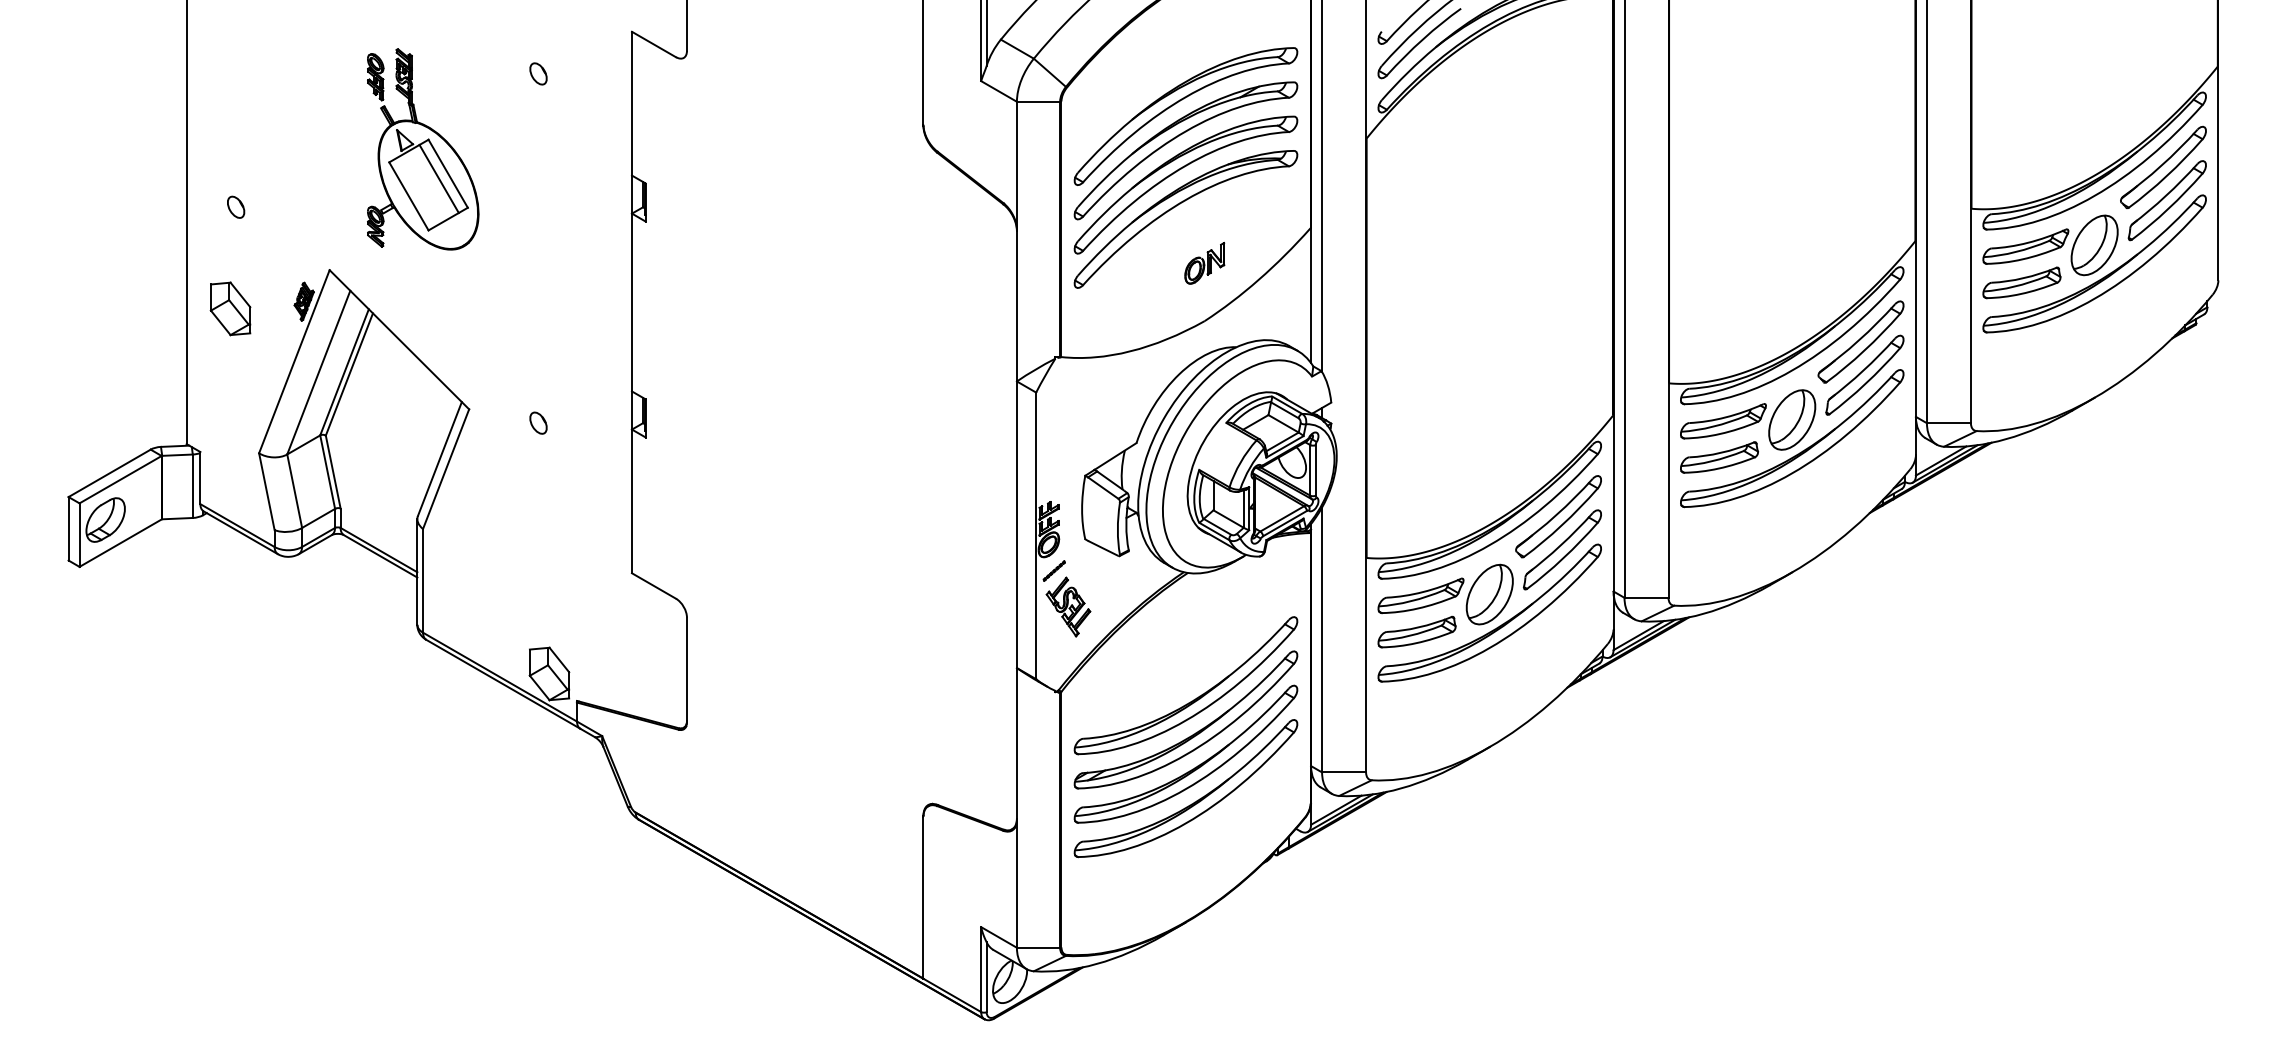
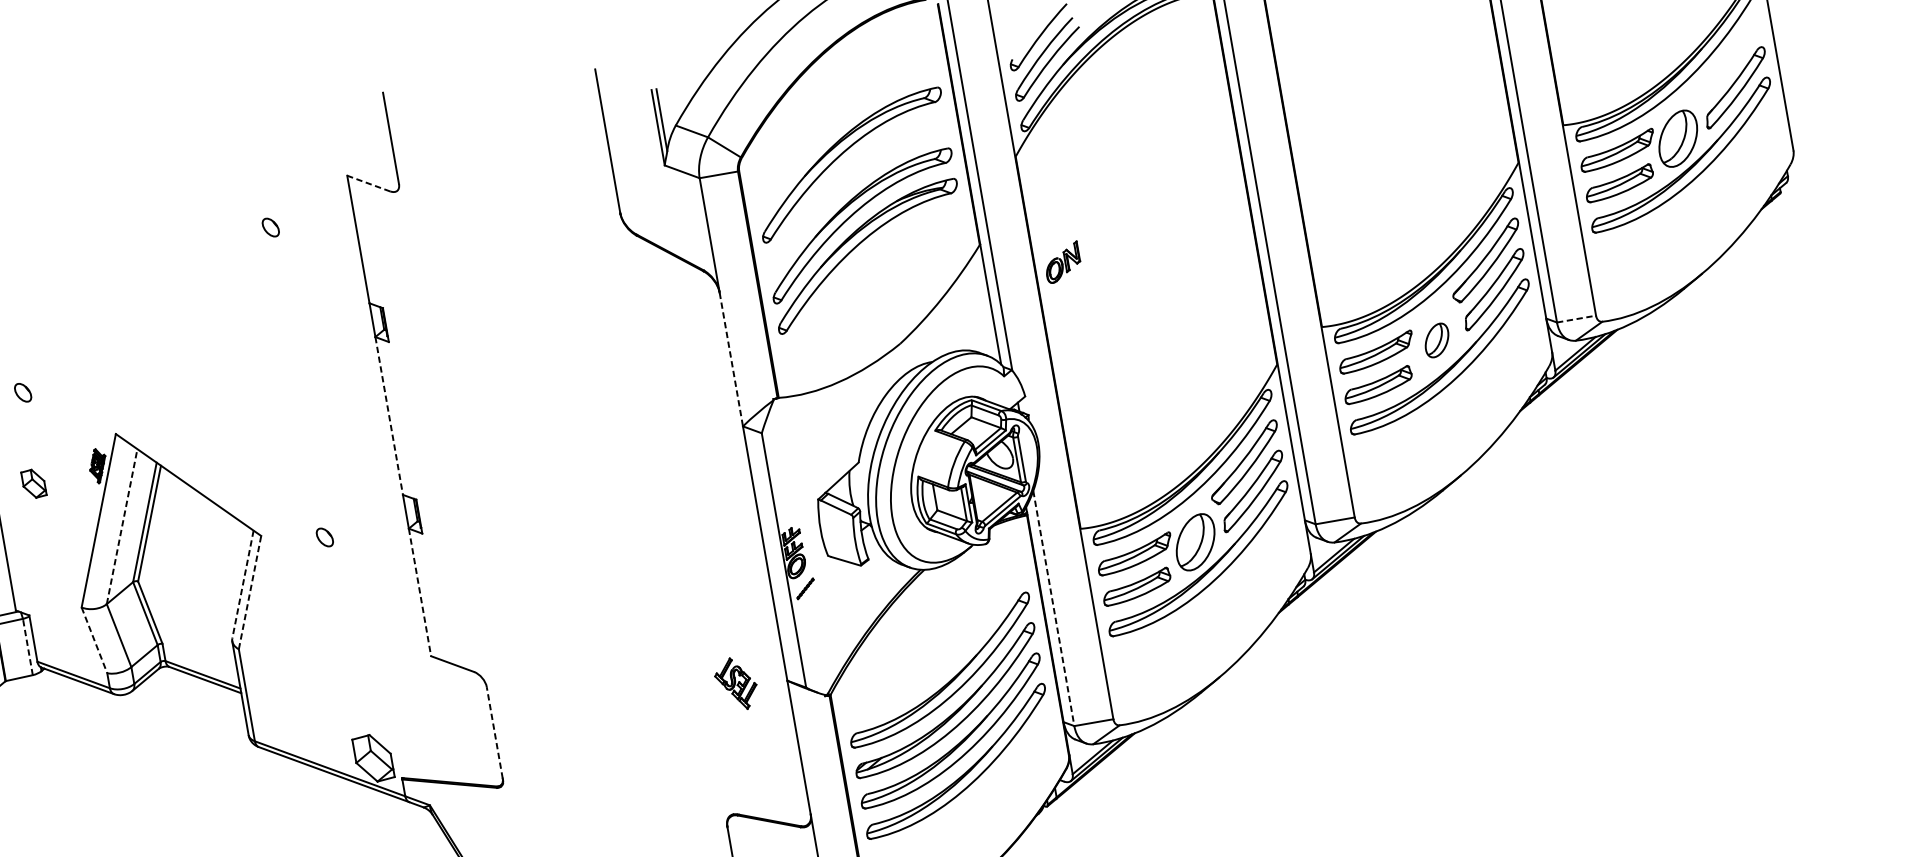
line: (653, 44) -> (368, 183), solid -> dashed
part: (1176, 138) -> (846, 186), removed
part: (423, 149) -> (180, 312), removed
part: (2163, 167) -> (1727, 58), removed
part: (1204, 262) -> (1062, 261), moved
line: (632, 302) -> (389, 415), solid -> dashed
line: (1016, 306) -> (731, 359), solid -> dashed
part: (230, 308) -> (33, 483), size x0.6
line: (318, 372) -> (121, 526), solid -> dashed
part: (1792, 419) -> (1437, 340), size x0.6
line: (1948, 423) -> (1576, 319), solid -> dashed
line: (439, 459) -> (242, 585), solid -> dashed
line: (446, 468) -> (250, 591), solid -> dashed
line: (192, 486) -> (27, 647), solid -> dashed
line: (266, 492) -> (94, 641), solid -> dashed
line: (632, 501) -> (420, 592), solid -> dashed
part: (1068, 606) -> (736, 683), moved
line: (1322, 639) -> (1054, 608), solid -> dashed
line: (686, 668) -> (494, 732), solid -> dashed

